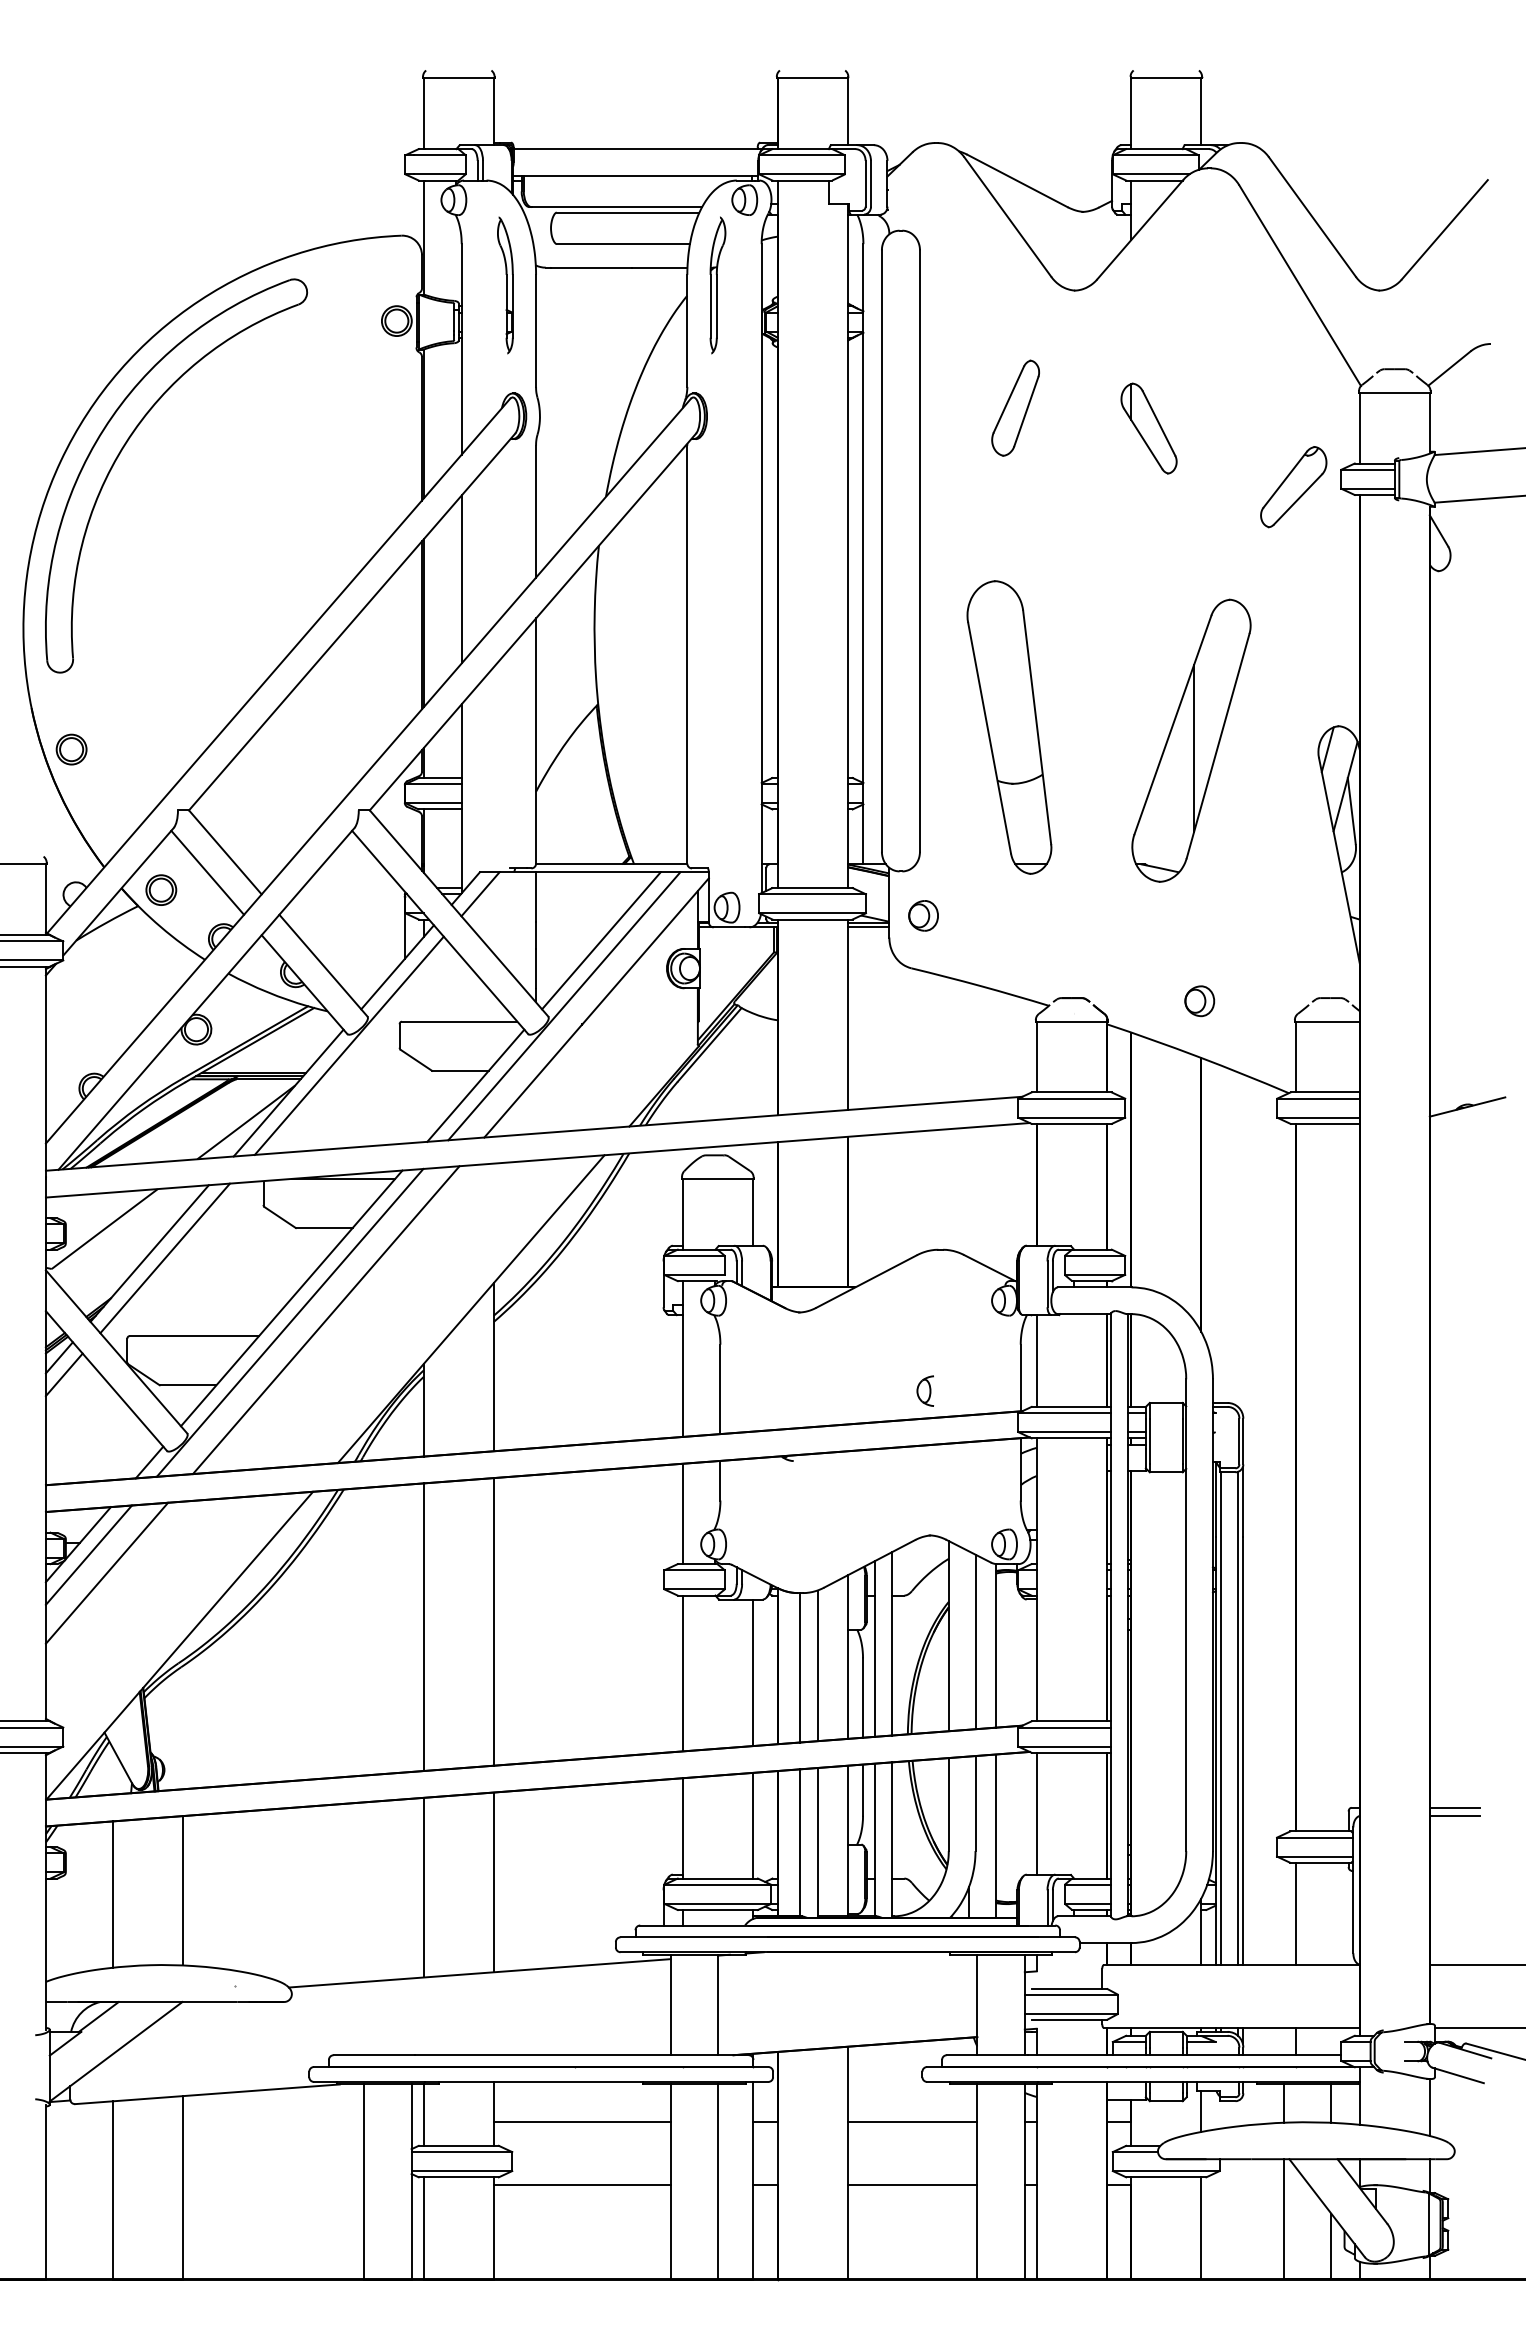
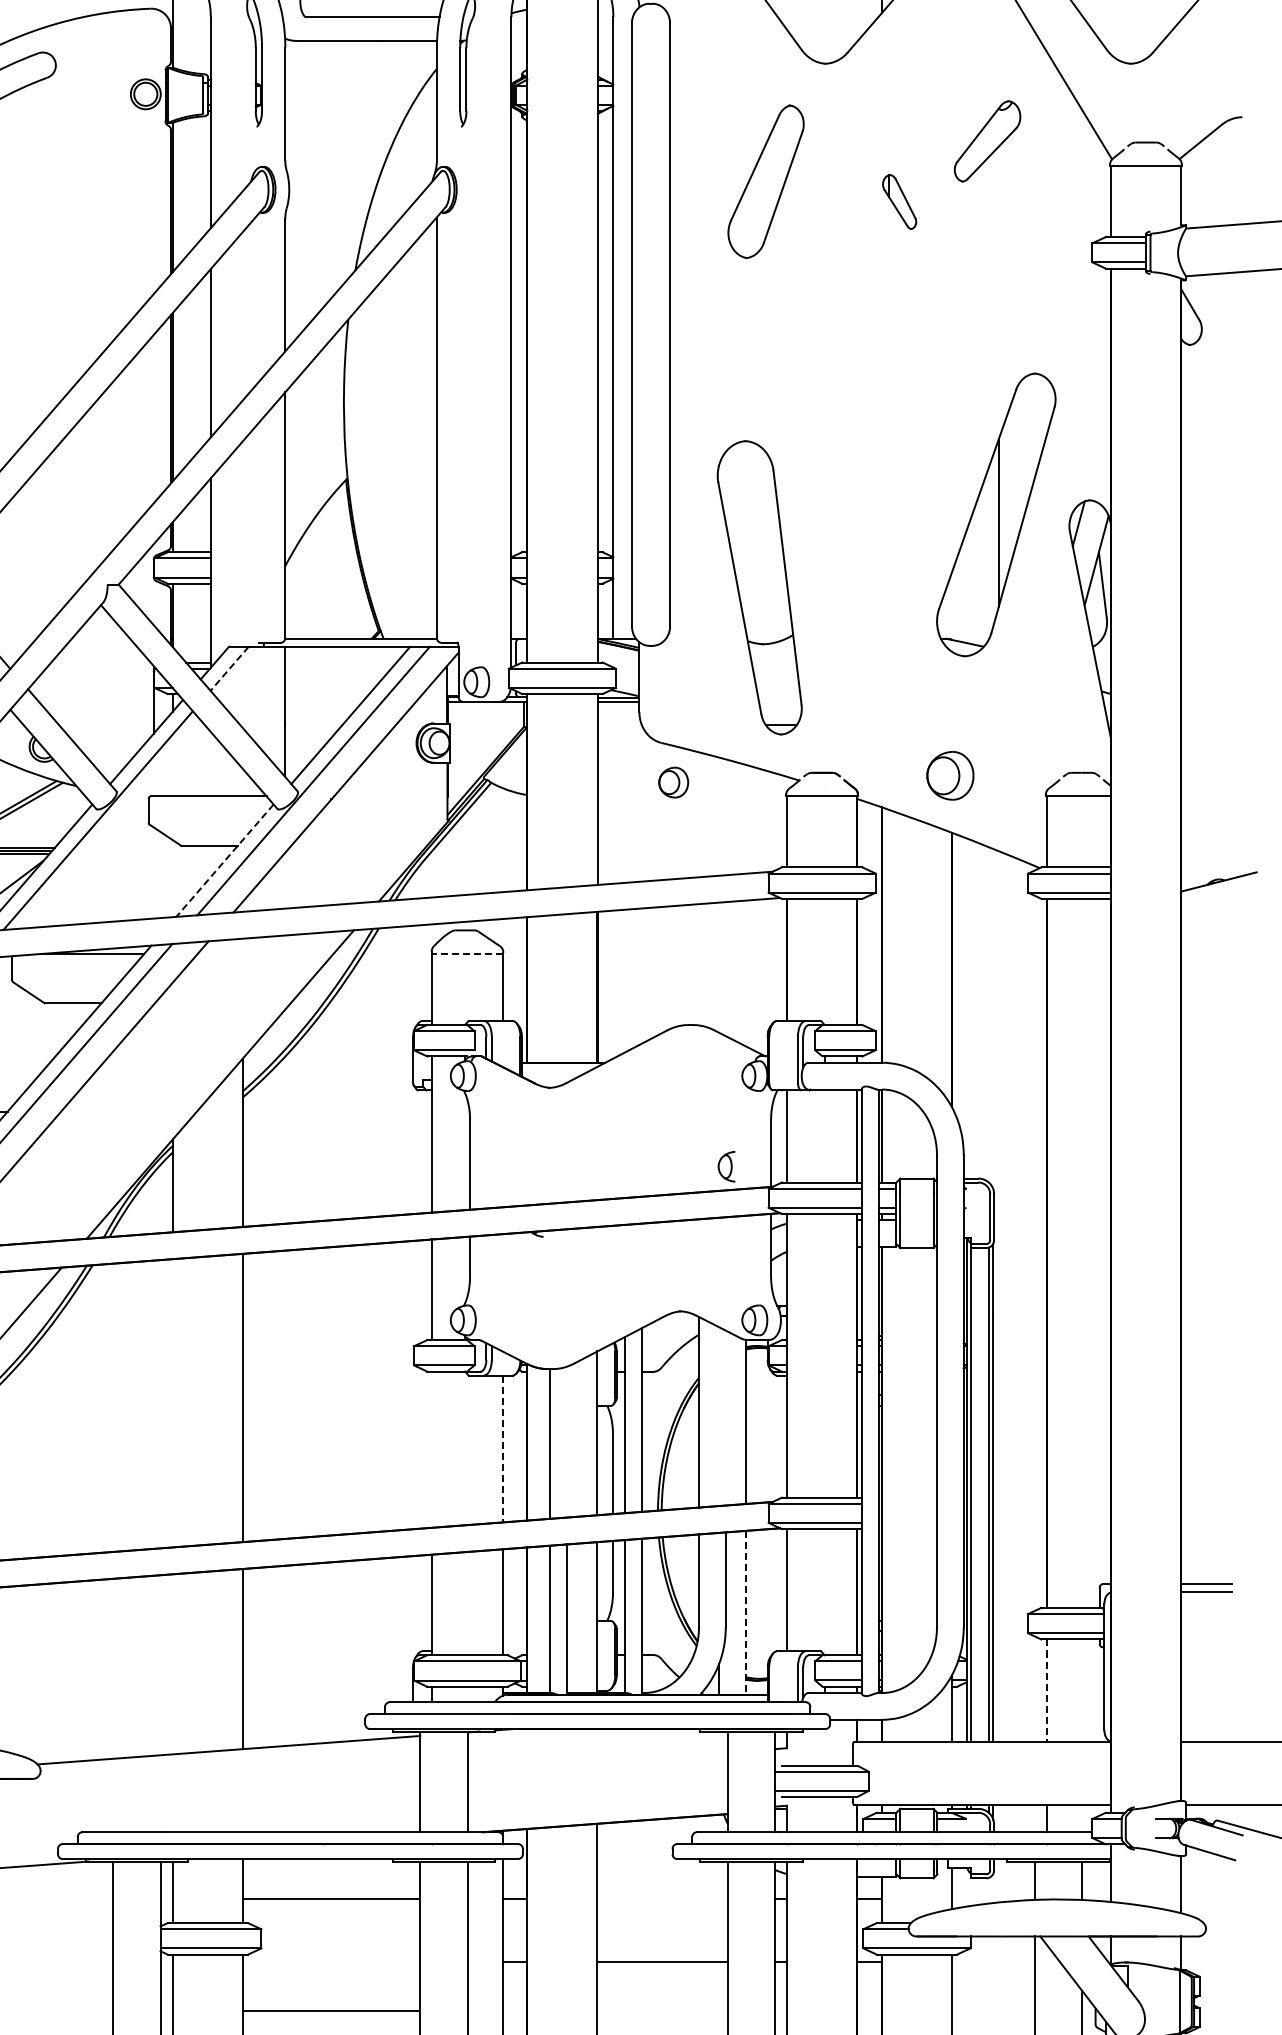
part: (1015, 407) -> (765, 180), size x1.6
part: (1148, 428) -> (899, 201), size x0.6
part: (1293, 487) -> (987, 141), moved
part: (1009, 727) -> (759, 587), moved
part: (1191, 740) -> (996, 514), moved
line: (480, 894) -> (229, 668), solid -> dashed
part: (923, 915) -> (673, 782), moved
part: (1199, 1001) -> (950, 776), size x1.6
line: (475, 1086) -> (224, 861), solid -> dashed
line: (717, 1178) -> (467, 953), solid -> dashed
part: (924, 1390) -> (725, 1166), moved
line: (423, 1627) -> (172, 1403), removed
line: (975, 1641) -> (725, 1417), removed
line: (817, 1665) -> (567, 1441), removed
line: (682, 1673) -> (432, 1449), removed
line: (752, 1673) -> (502, 1449), solid -> dashed
line: (995, 1836) -> (745, 1613), solid -> dashed
line: (423, 1887) -> (172, 1664), removed
line: (1295, 1914) -> (1046, 1691), solid -> dashed
line: (912, 2122) -> (662, 1899), removed
line: (581, 2185) -> (330, 2010), moved

